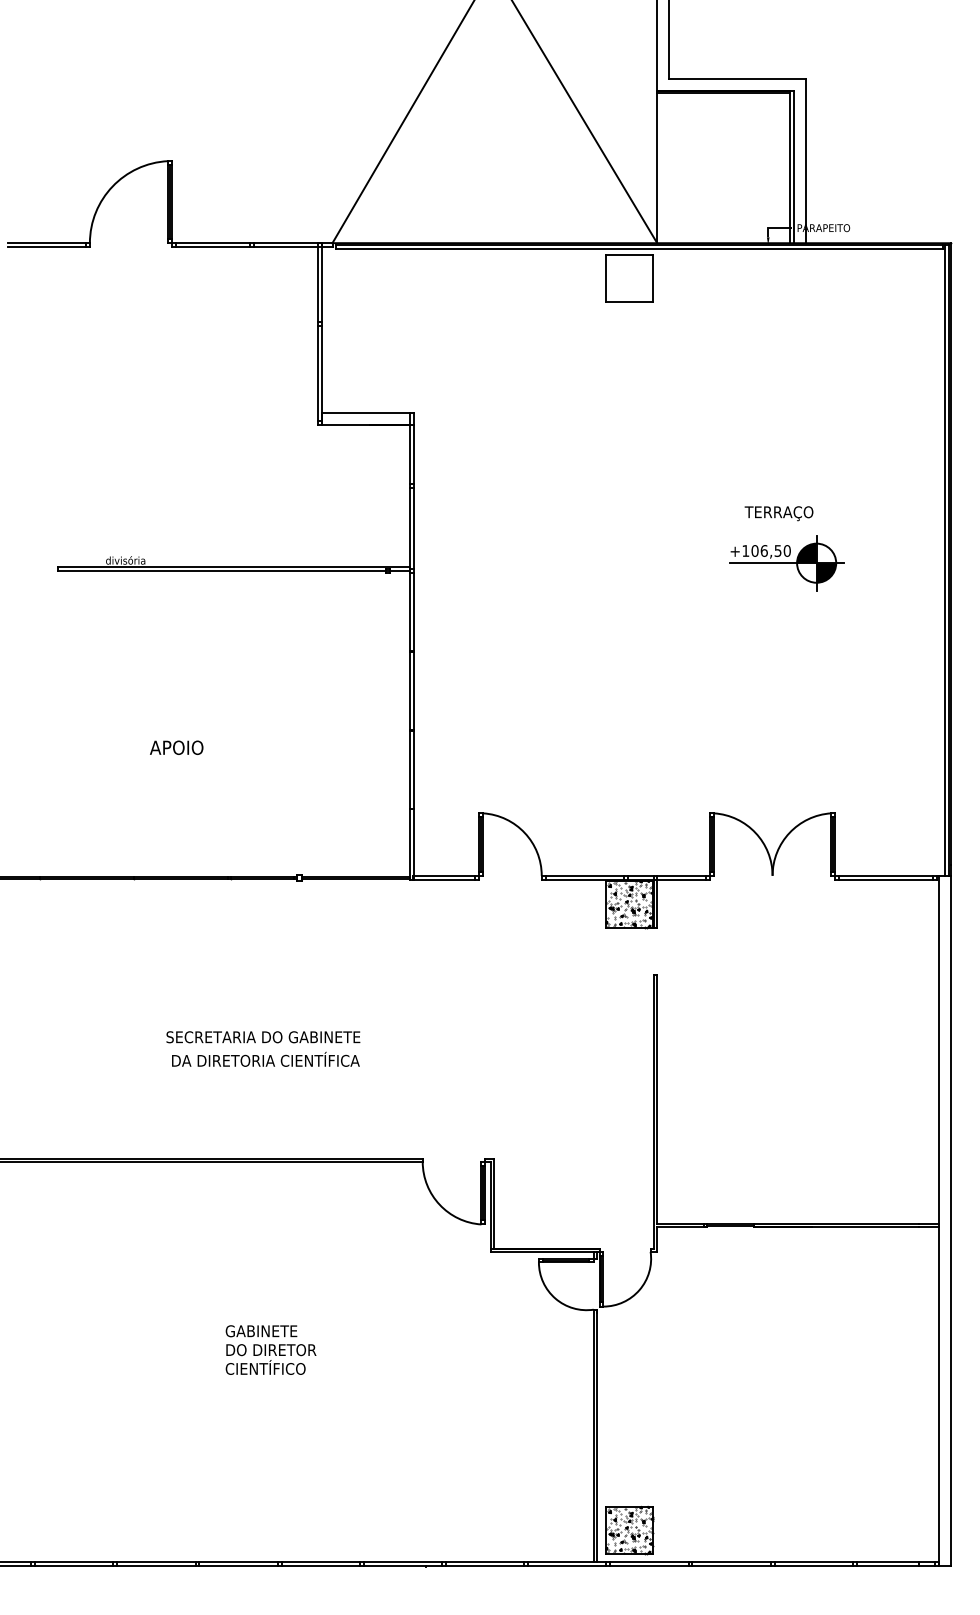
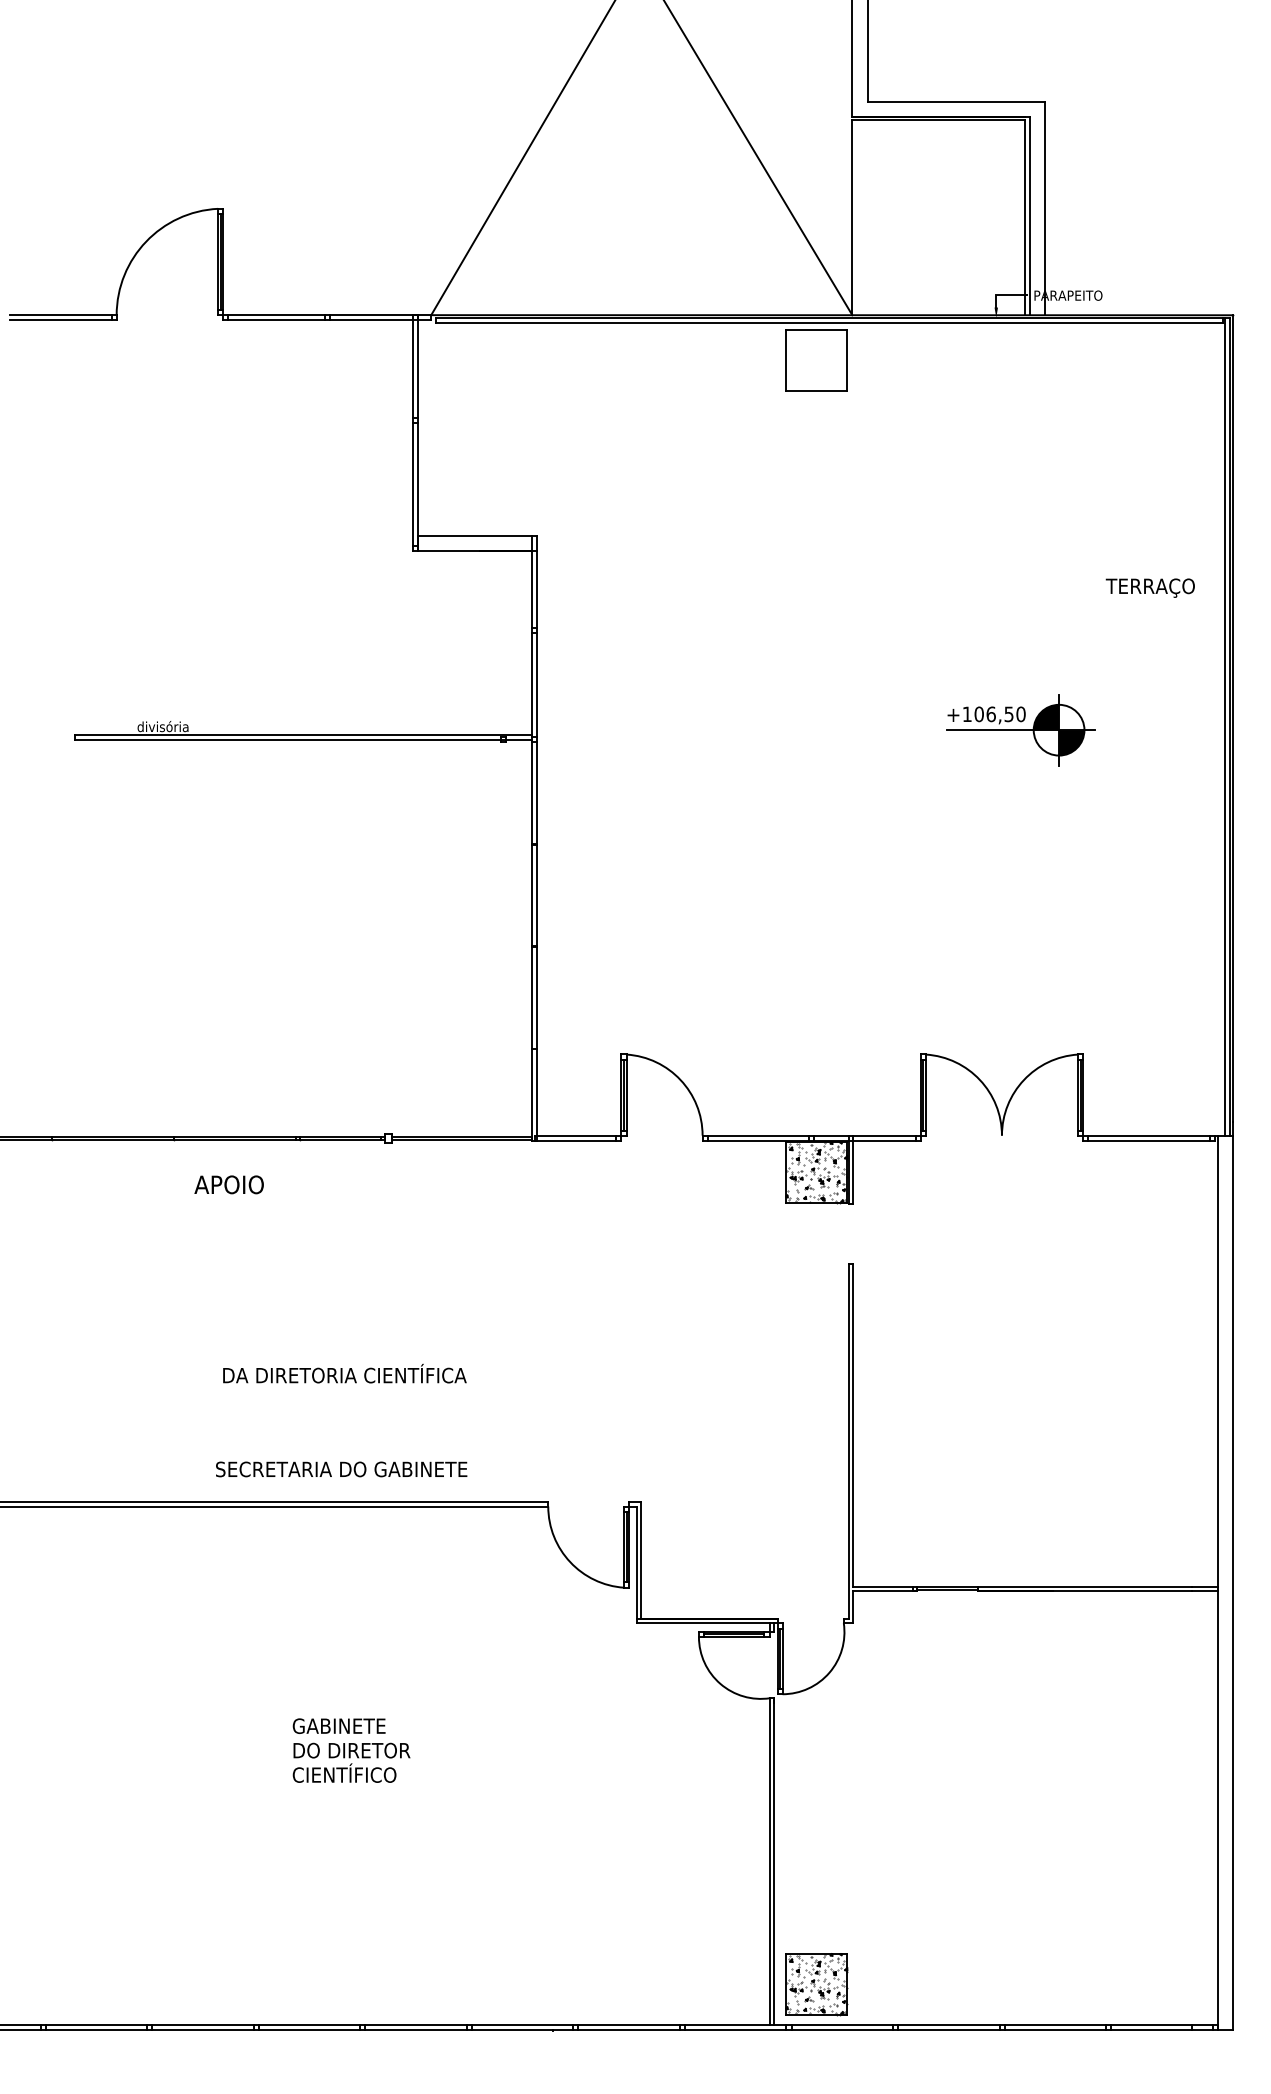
text: (778, 513) -> (1149, 587), moved
text: (176, 747) -> (228, 1184), moved
text: (263, 1037) -> (341, 1469), moved

